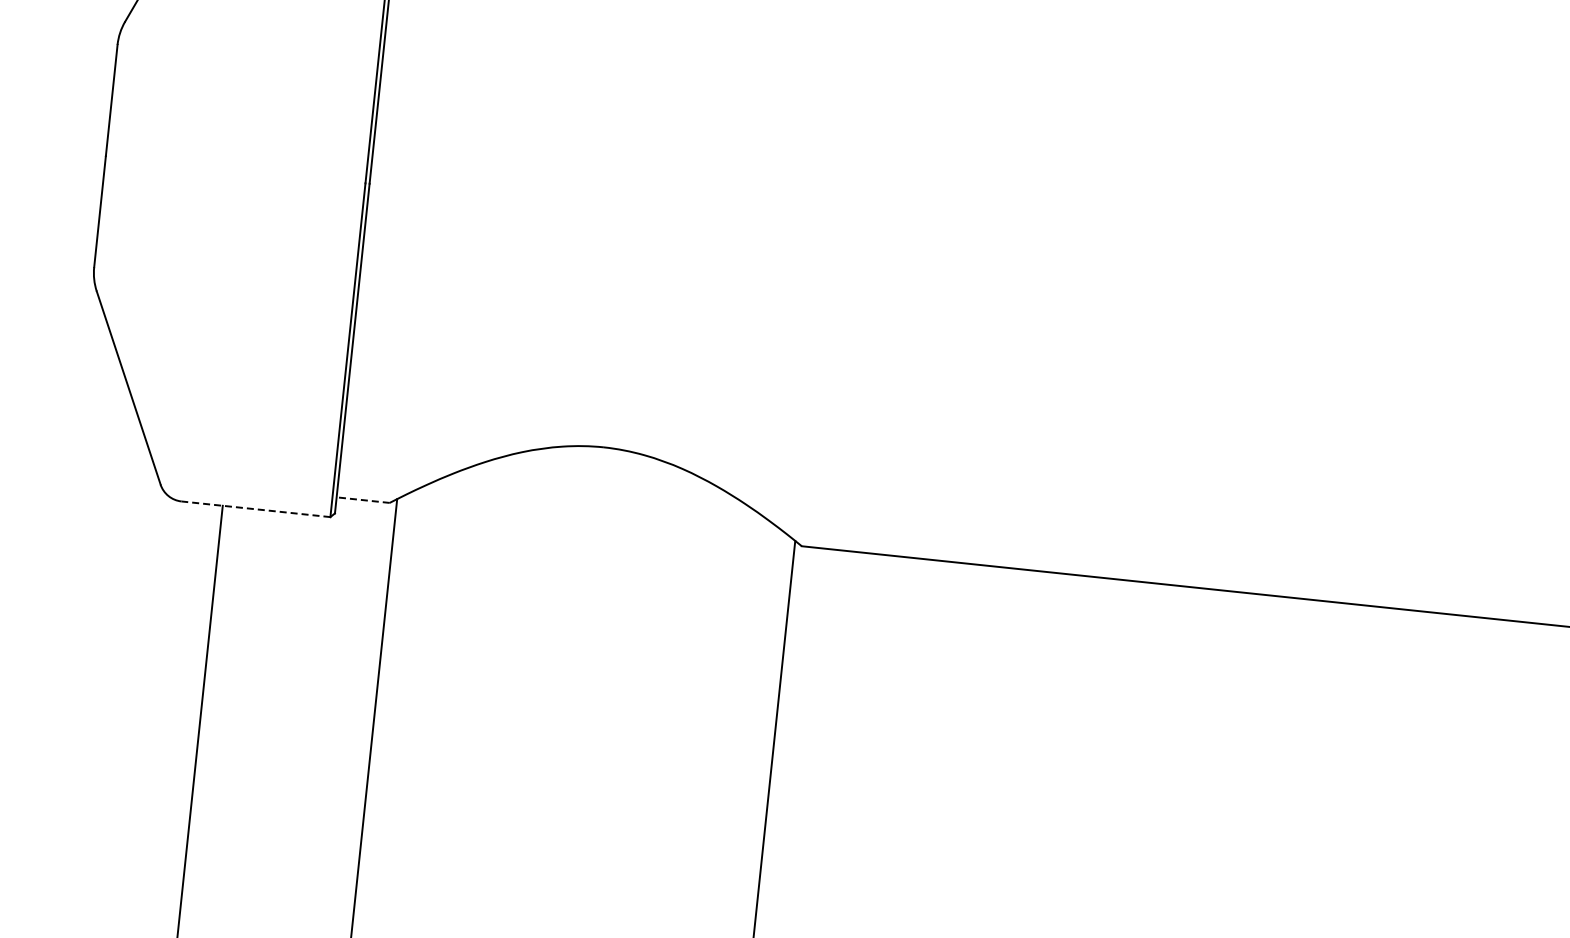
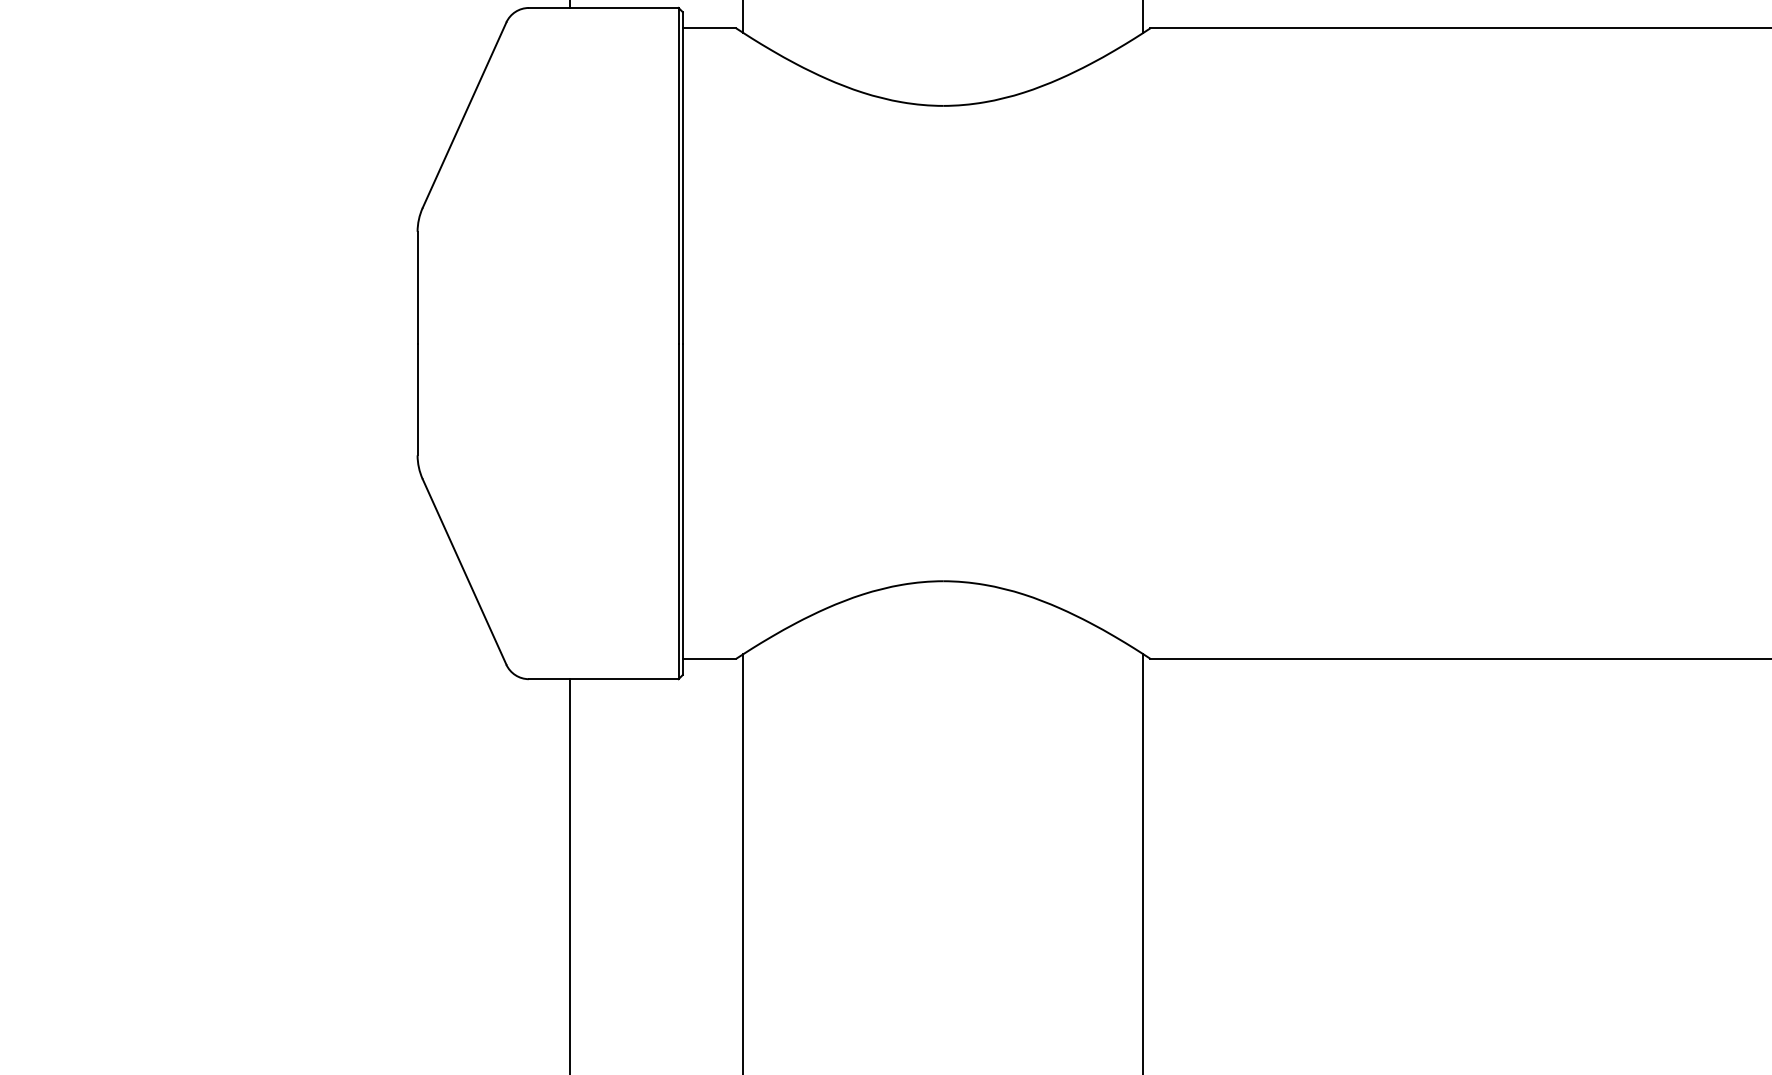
line: (363, 499) -> (709, 658), dashed -> solid
line: (255, 509) -> (603, 679), dashed -> solid

